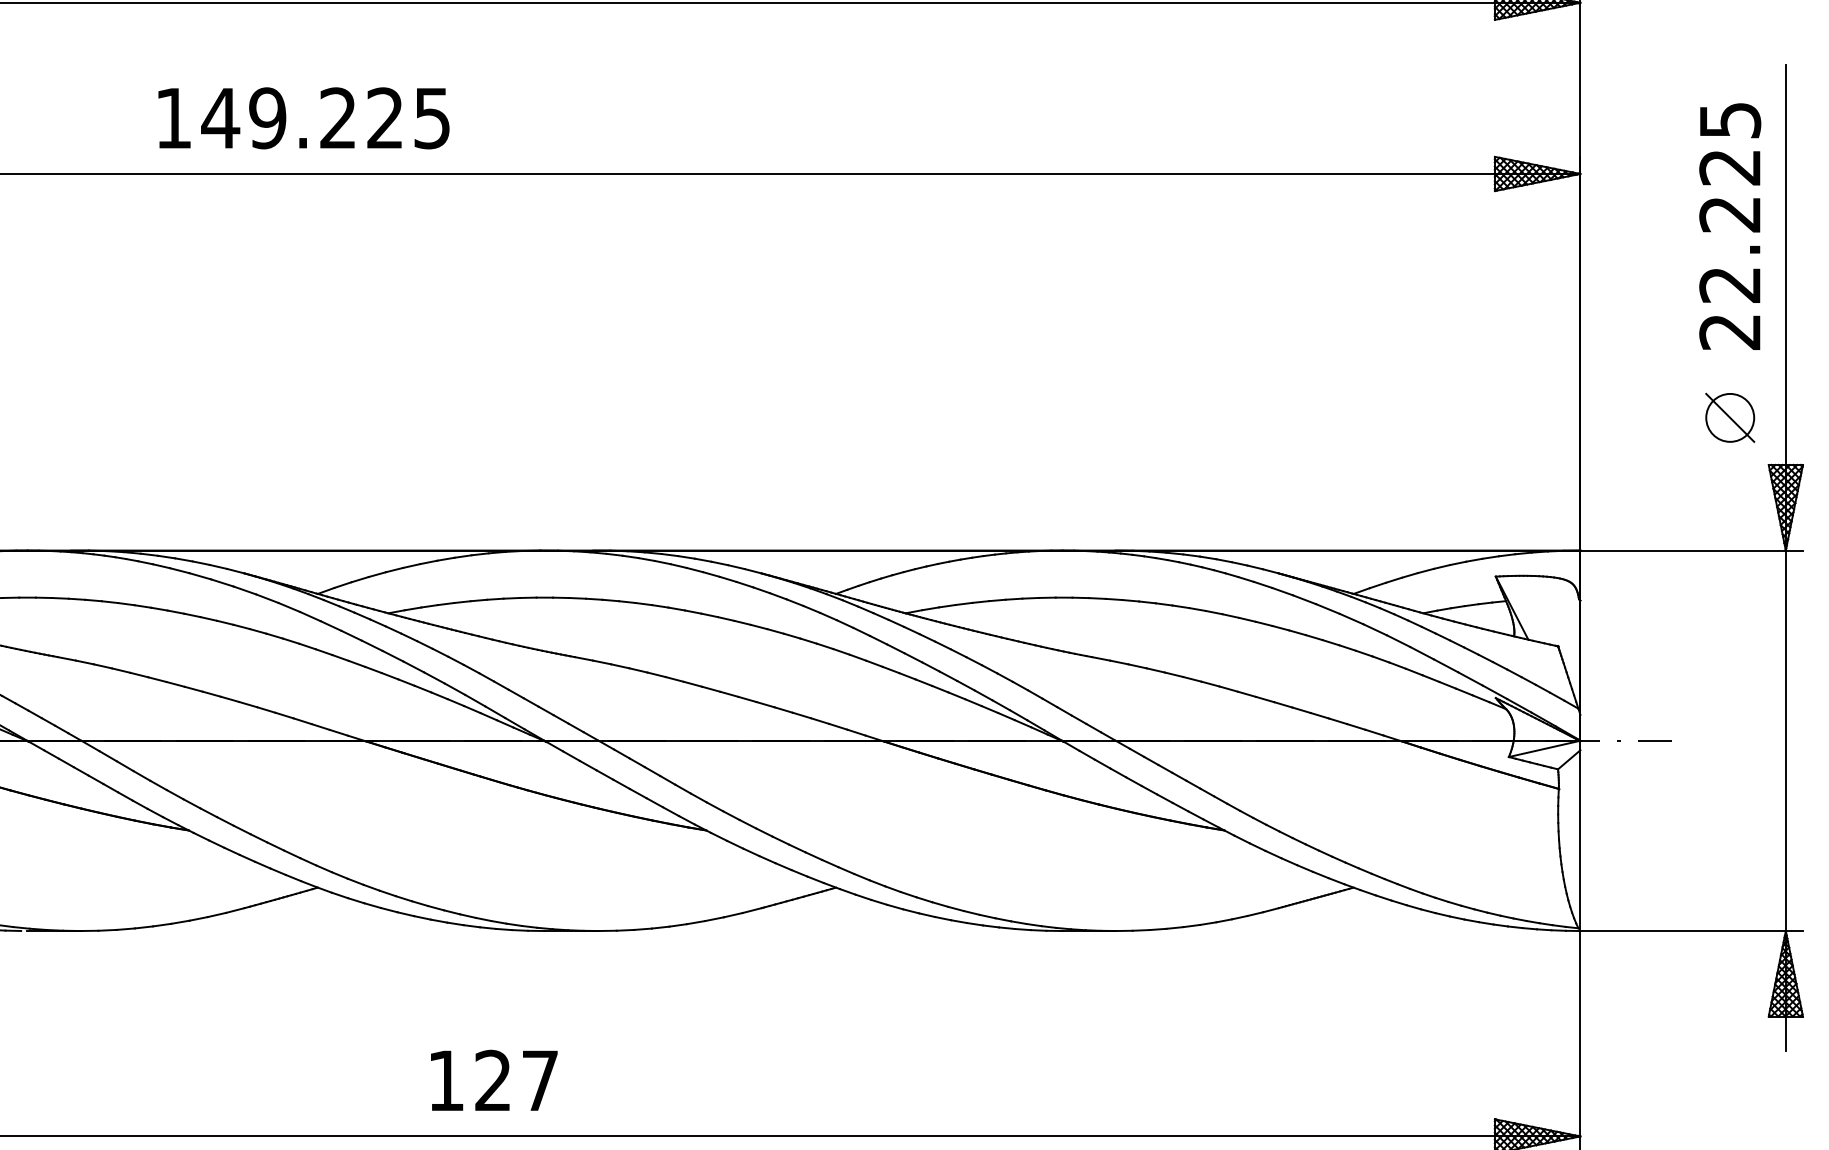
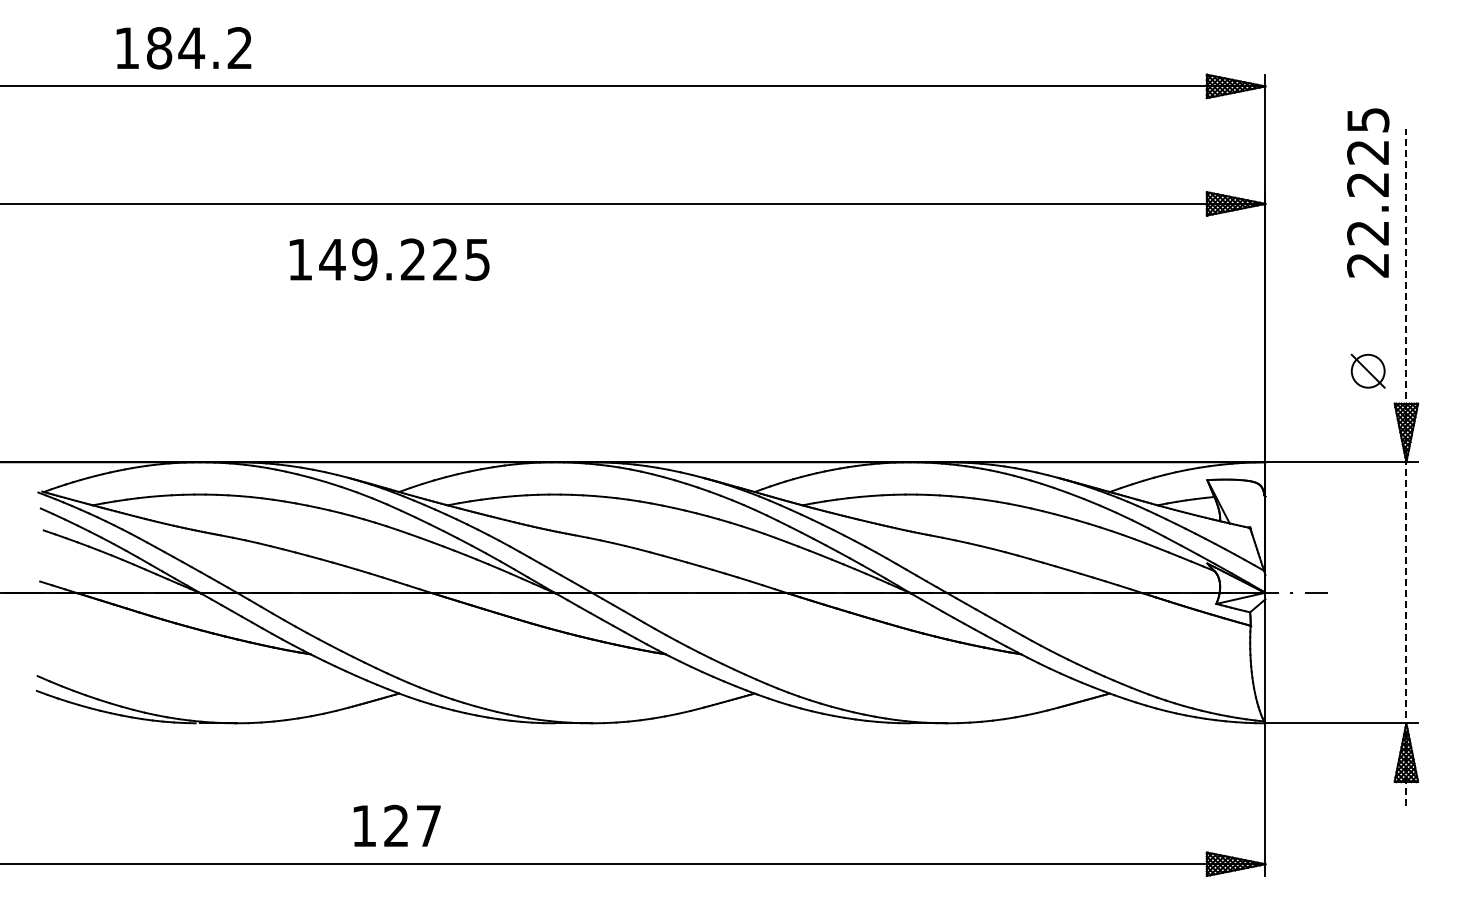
text: (303, 118) -> (389, 259), moved
text: (1730, 225) -> (1368, 192), moved
line: (1786, 556) -> (1406, 466), solid -> dashed
text: (493, 1079) -> (396, 825), moved

